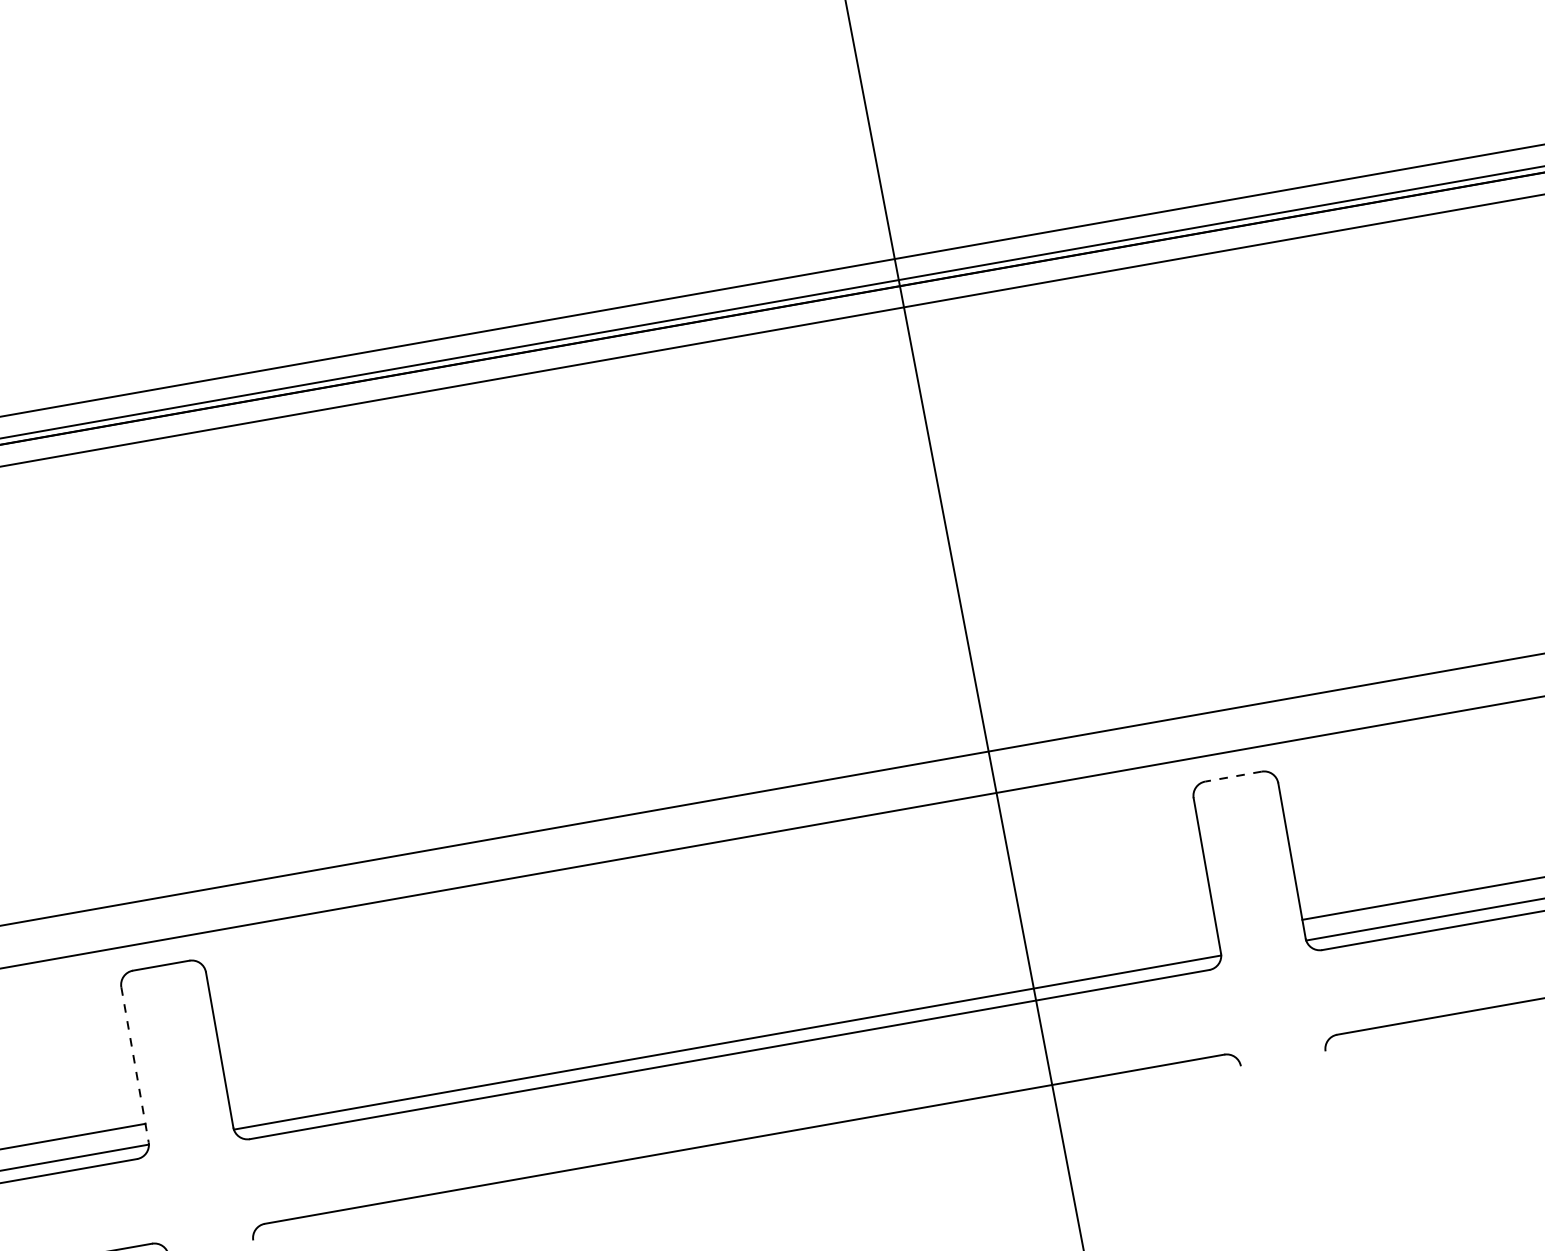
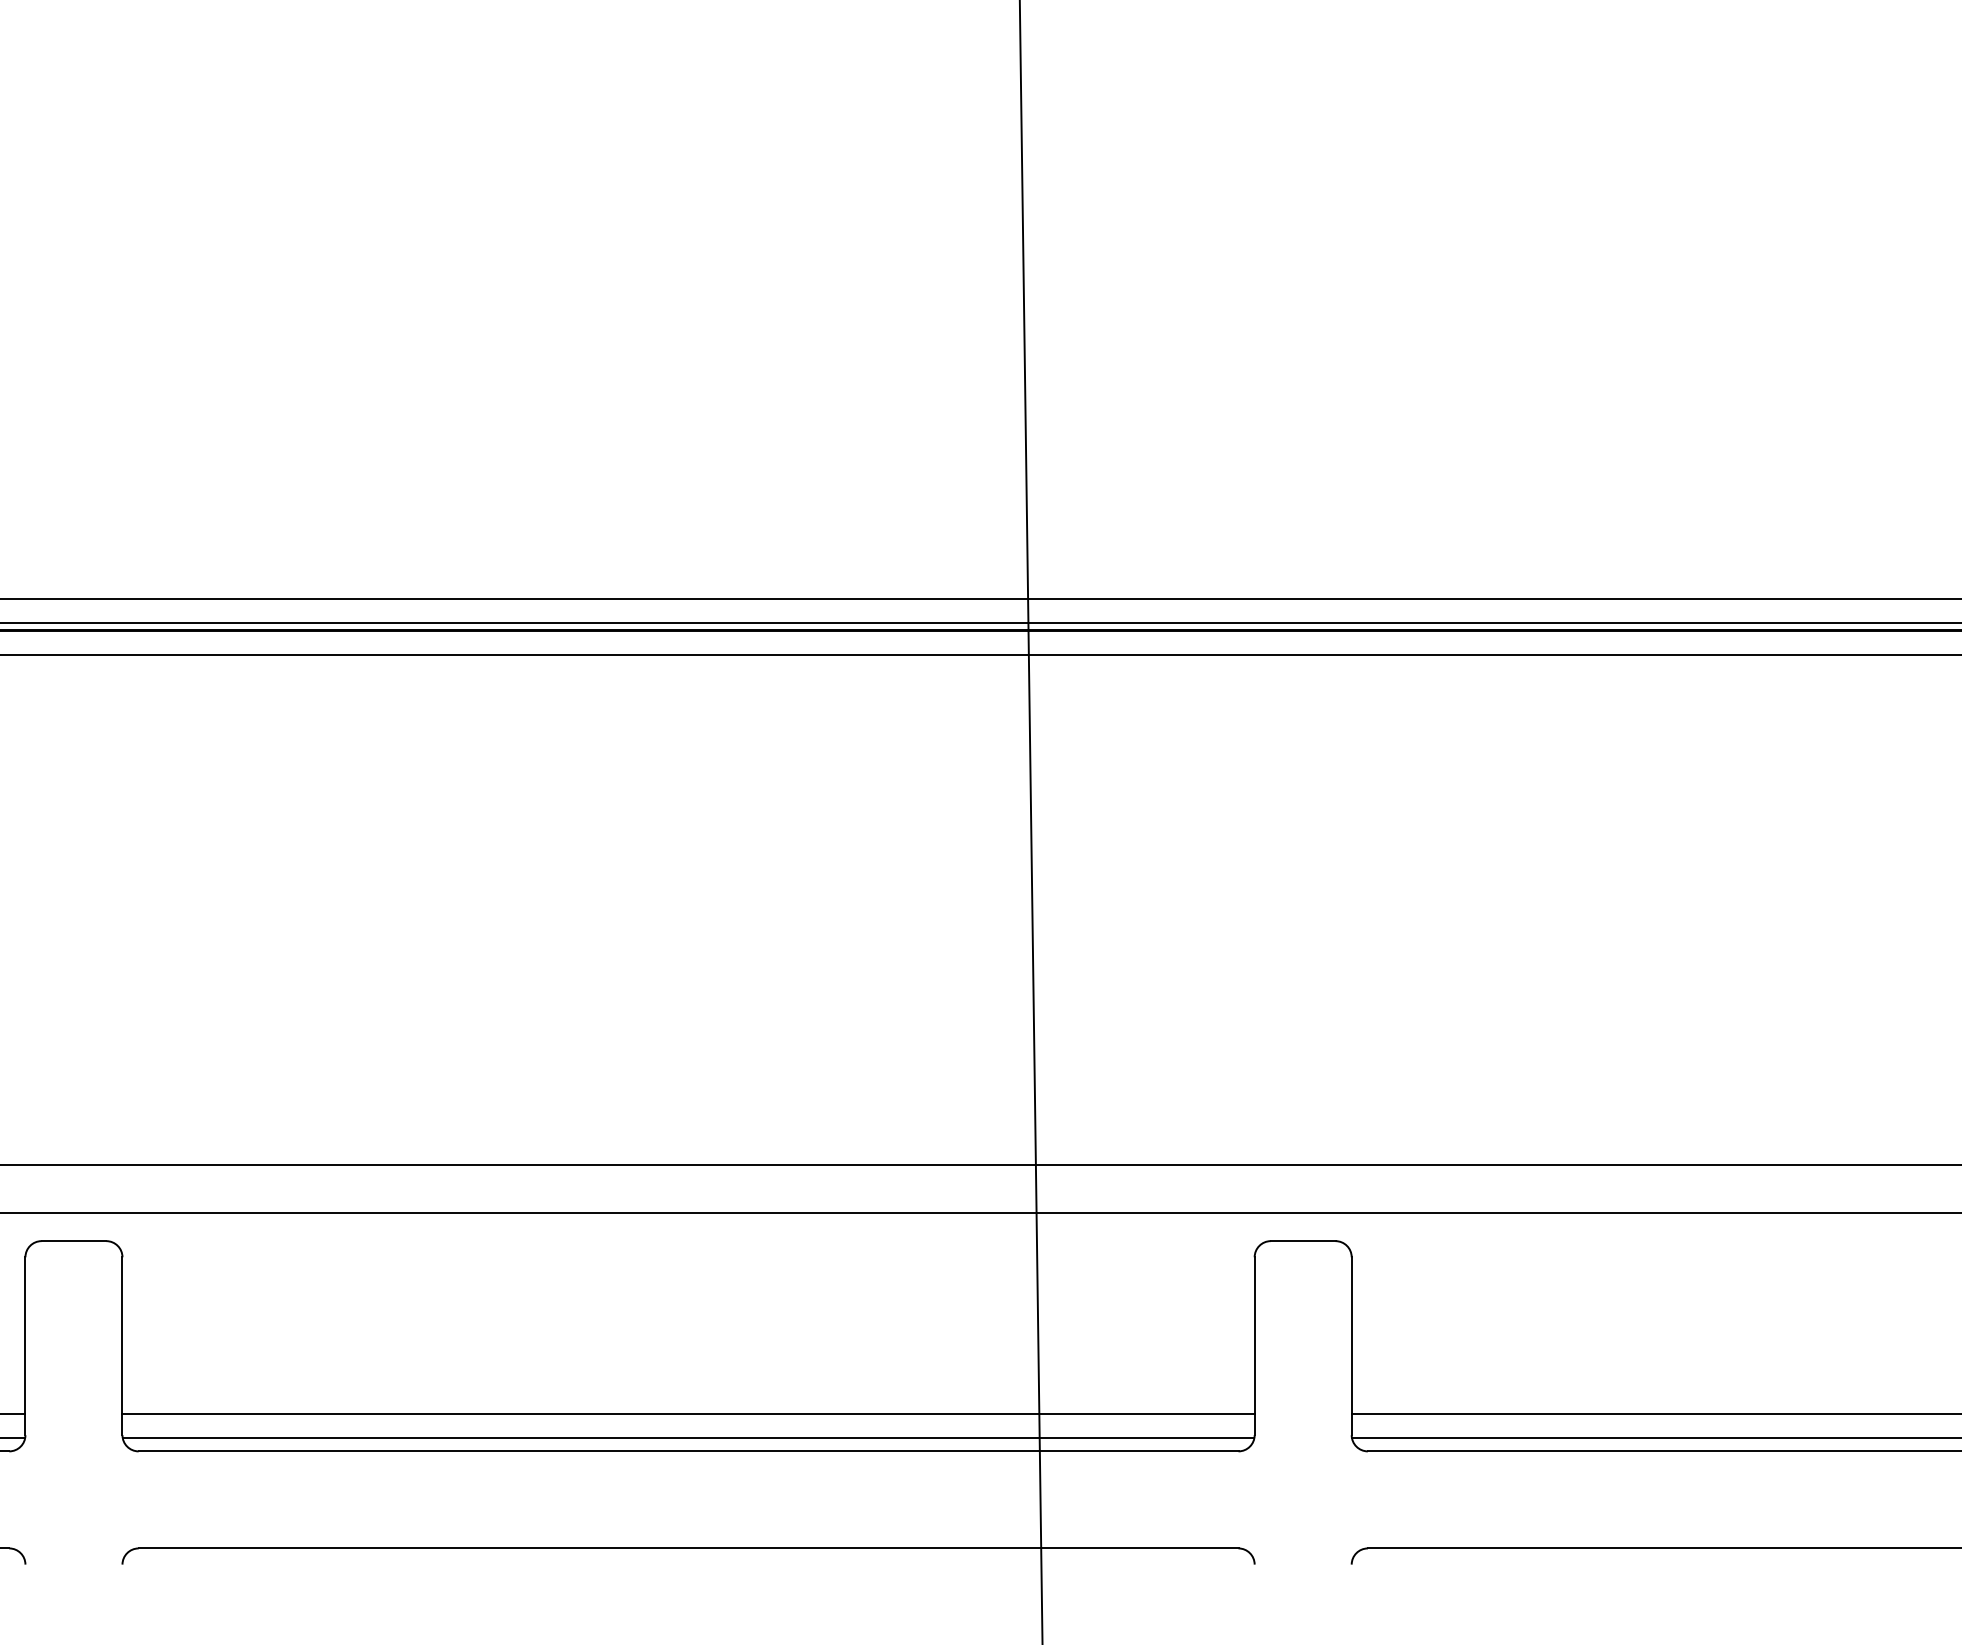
line: (1232, 777) -> (1302, 1241), dashed -> solid
line: (723, 1021) -> (688, 1413), added
line: (135, 1065) -> (25, 1346), dashed -> solid

